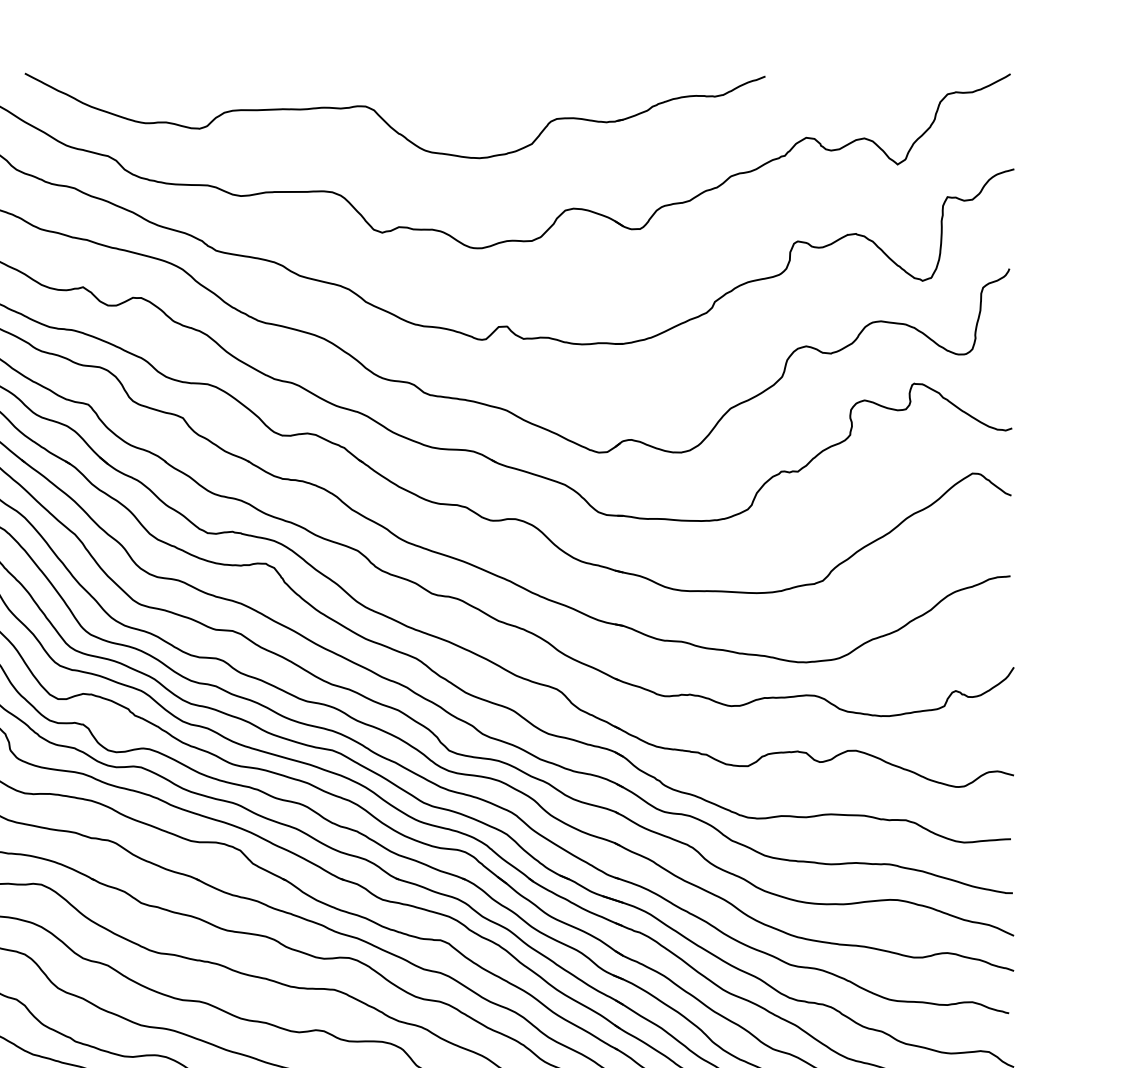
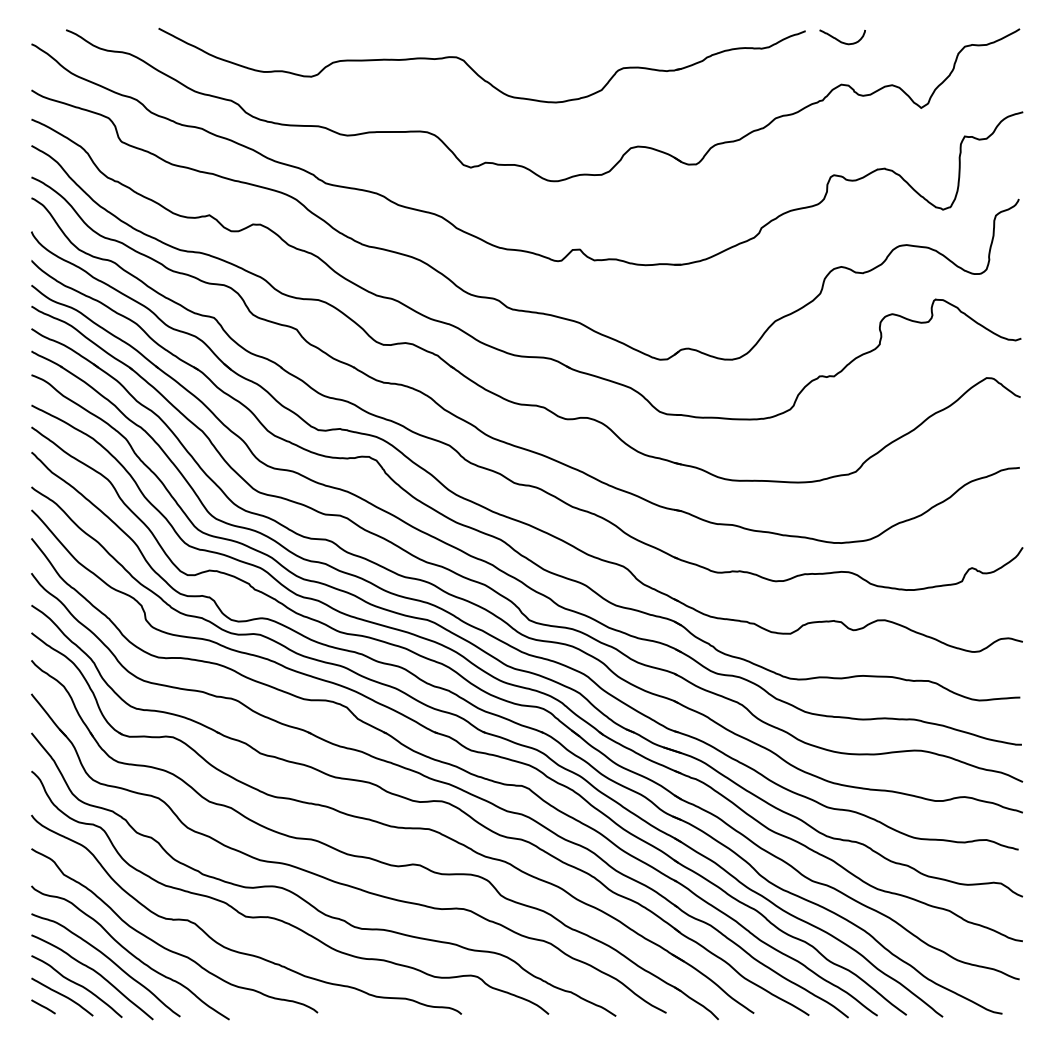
curve: (805, 87) -> (840, 40), added

